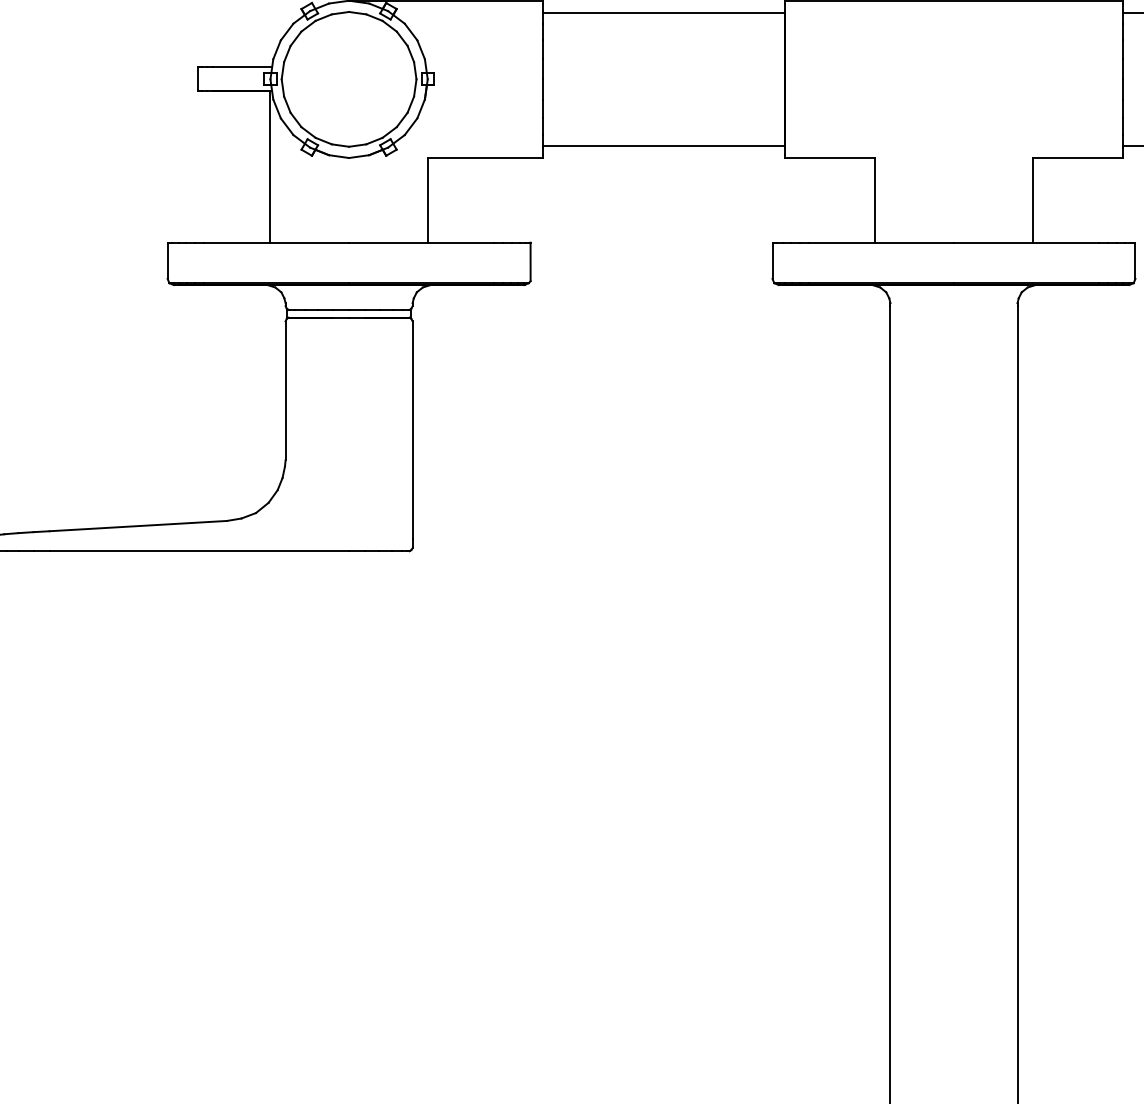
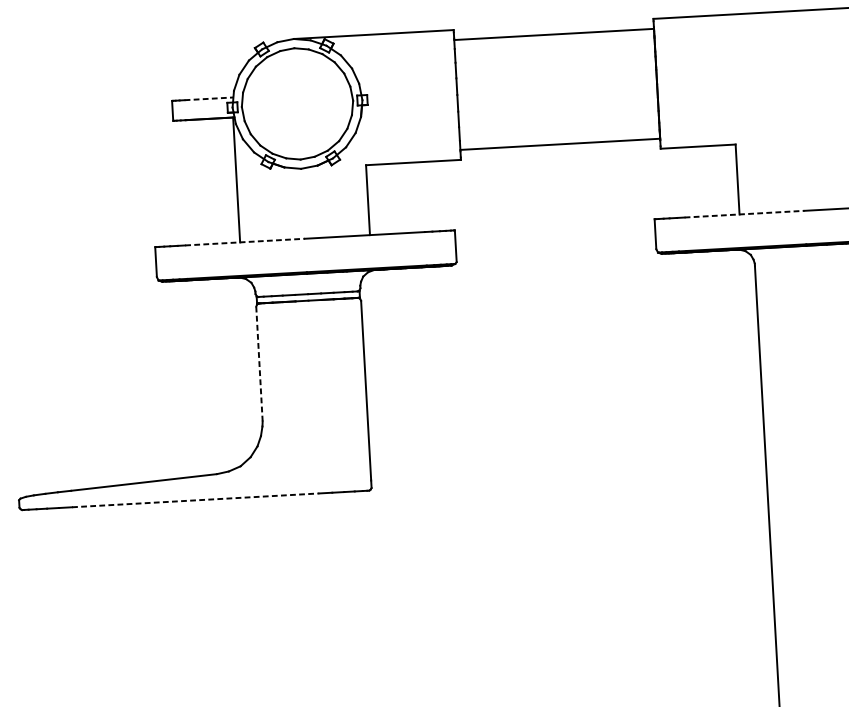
line: (242, 67) -> (208, 99), solid -> dashed
line: (276, 242) -> (245, 241), solid -> dashed
line: (881, 242) -> (744, 214), solid -> dashed
line: (285, 390) -> (259, 363), solid -> dashed
line: (199, 551) -> (195, 500), solid -> dashed

